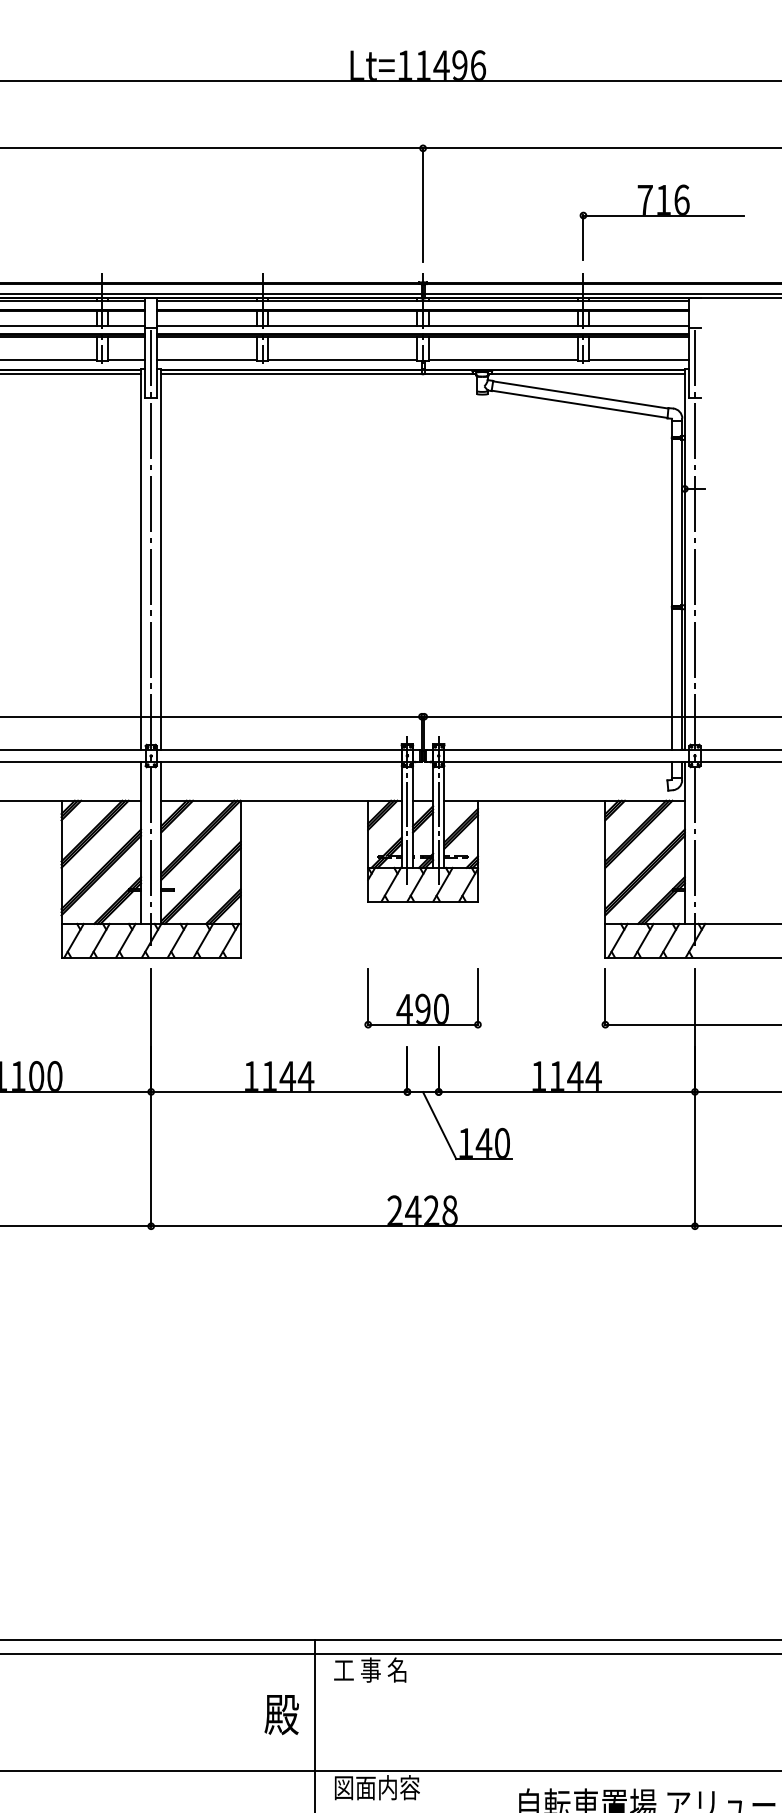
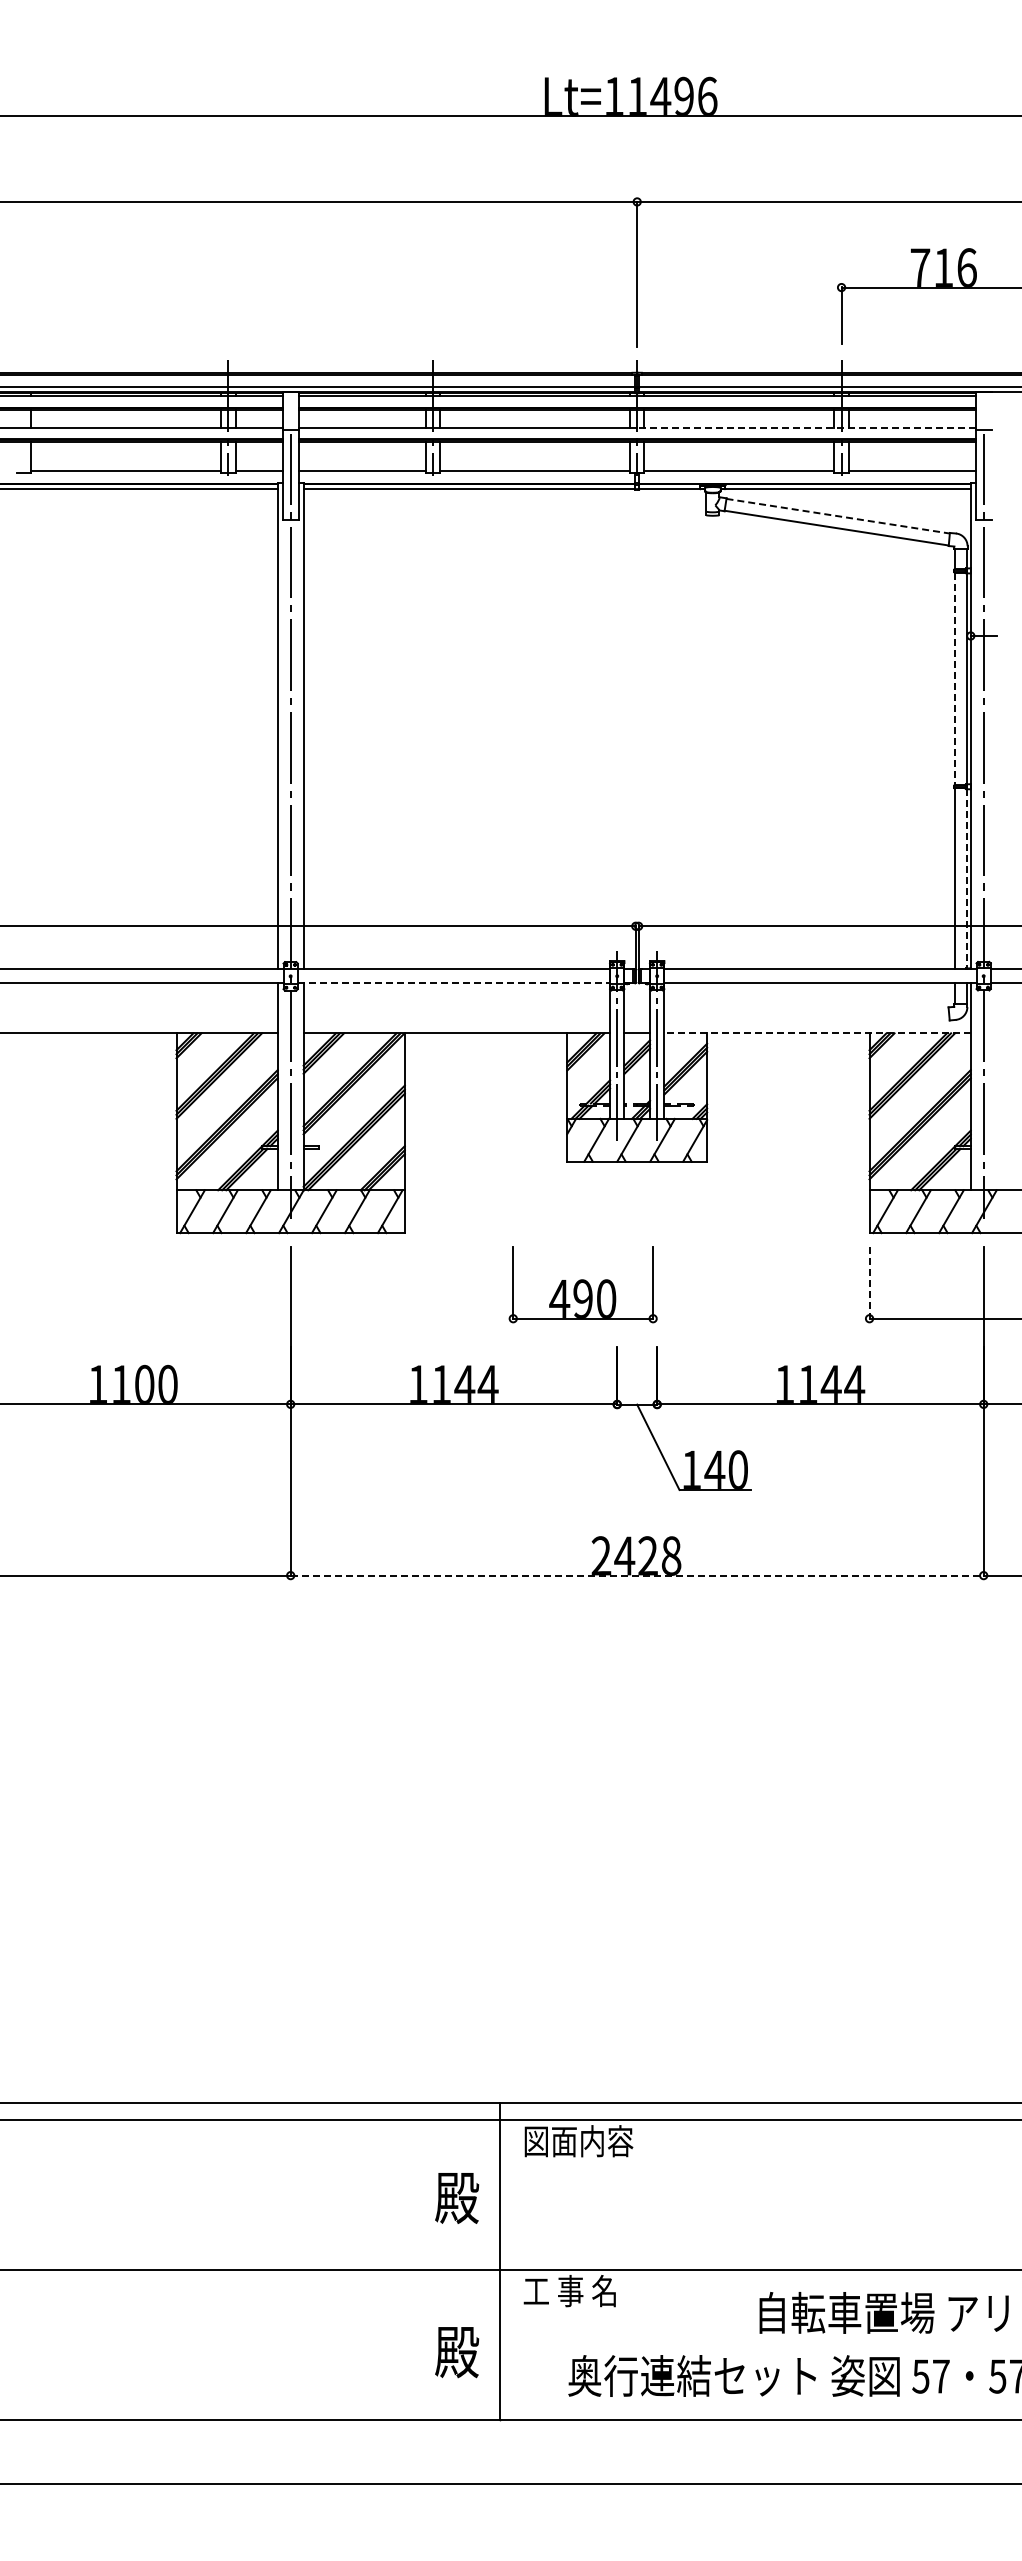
line: (555, 325) -> (806, 427), solid -> dashed
line: (581, 395) -> (838, 516), solid -> dashed
line: (672, 523) -> (954, 679), solid -> dashed
line: (681, 679) -> (966, 878), solid -> dashed
line: (279, 761) -> (454, 983), solid -> dashed
line: (564, 800) -> (817, 1033), solid -> dashed
part: (422, 997) -> (582, 1284), moved
line: (605, 997) -> (869, 1283), solid -> dashed
line: (423, 1226) -> (637, 1575), solid -> dashed
text: (377, 1670) -> (578, 2141), 工 事 名 -> 図面内容
text: (377, 1788) -> (578, 2291), 図面内容 -> 工 事 名

